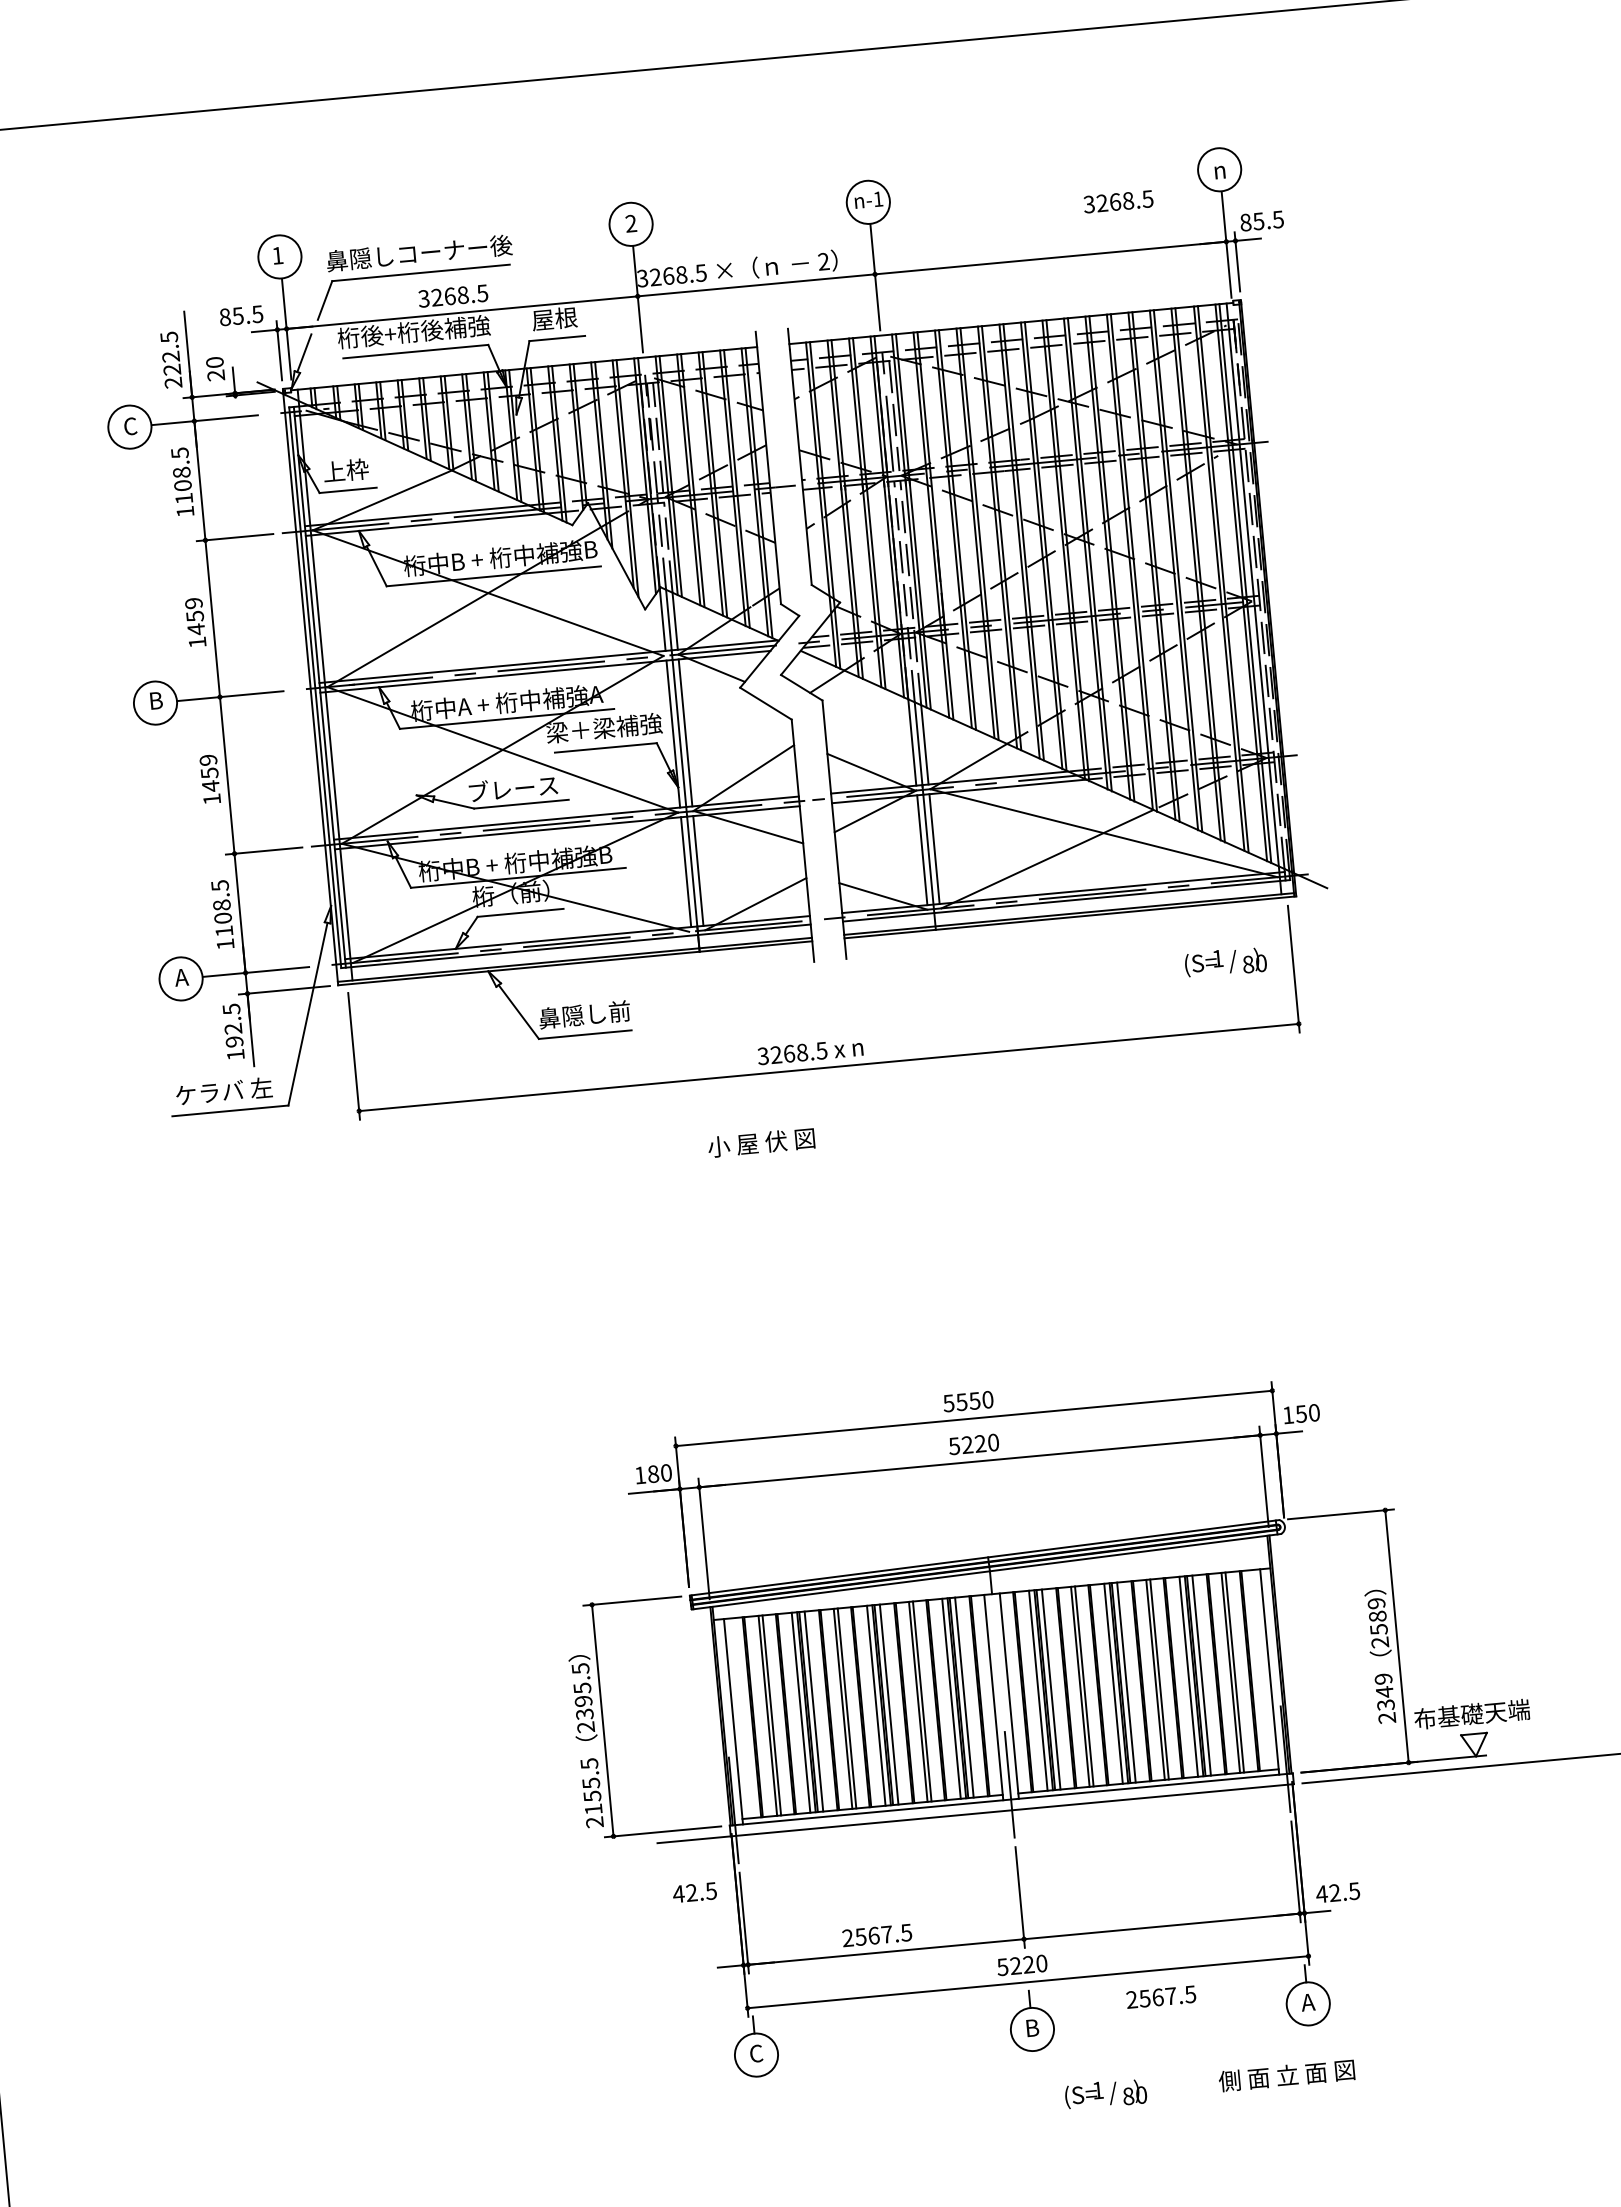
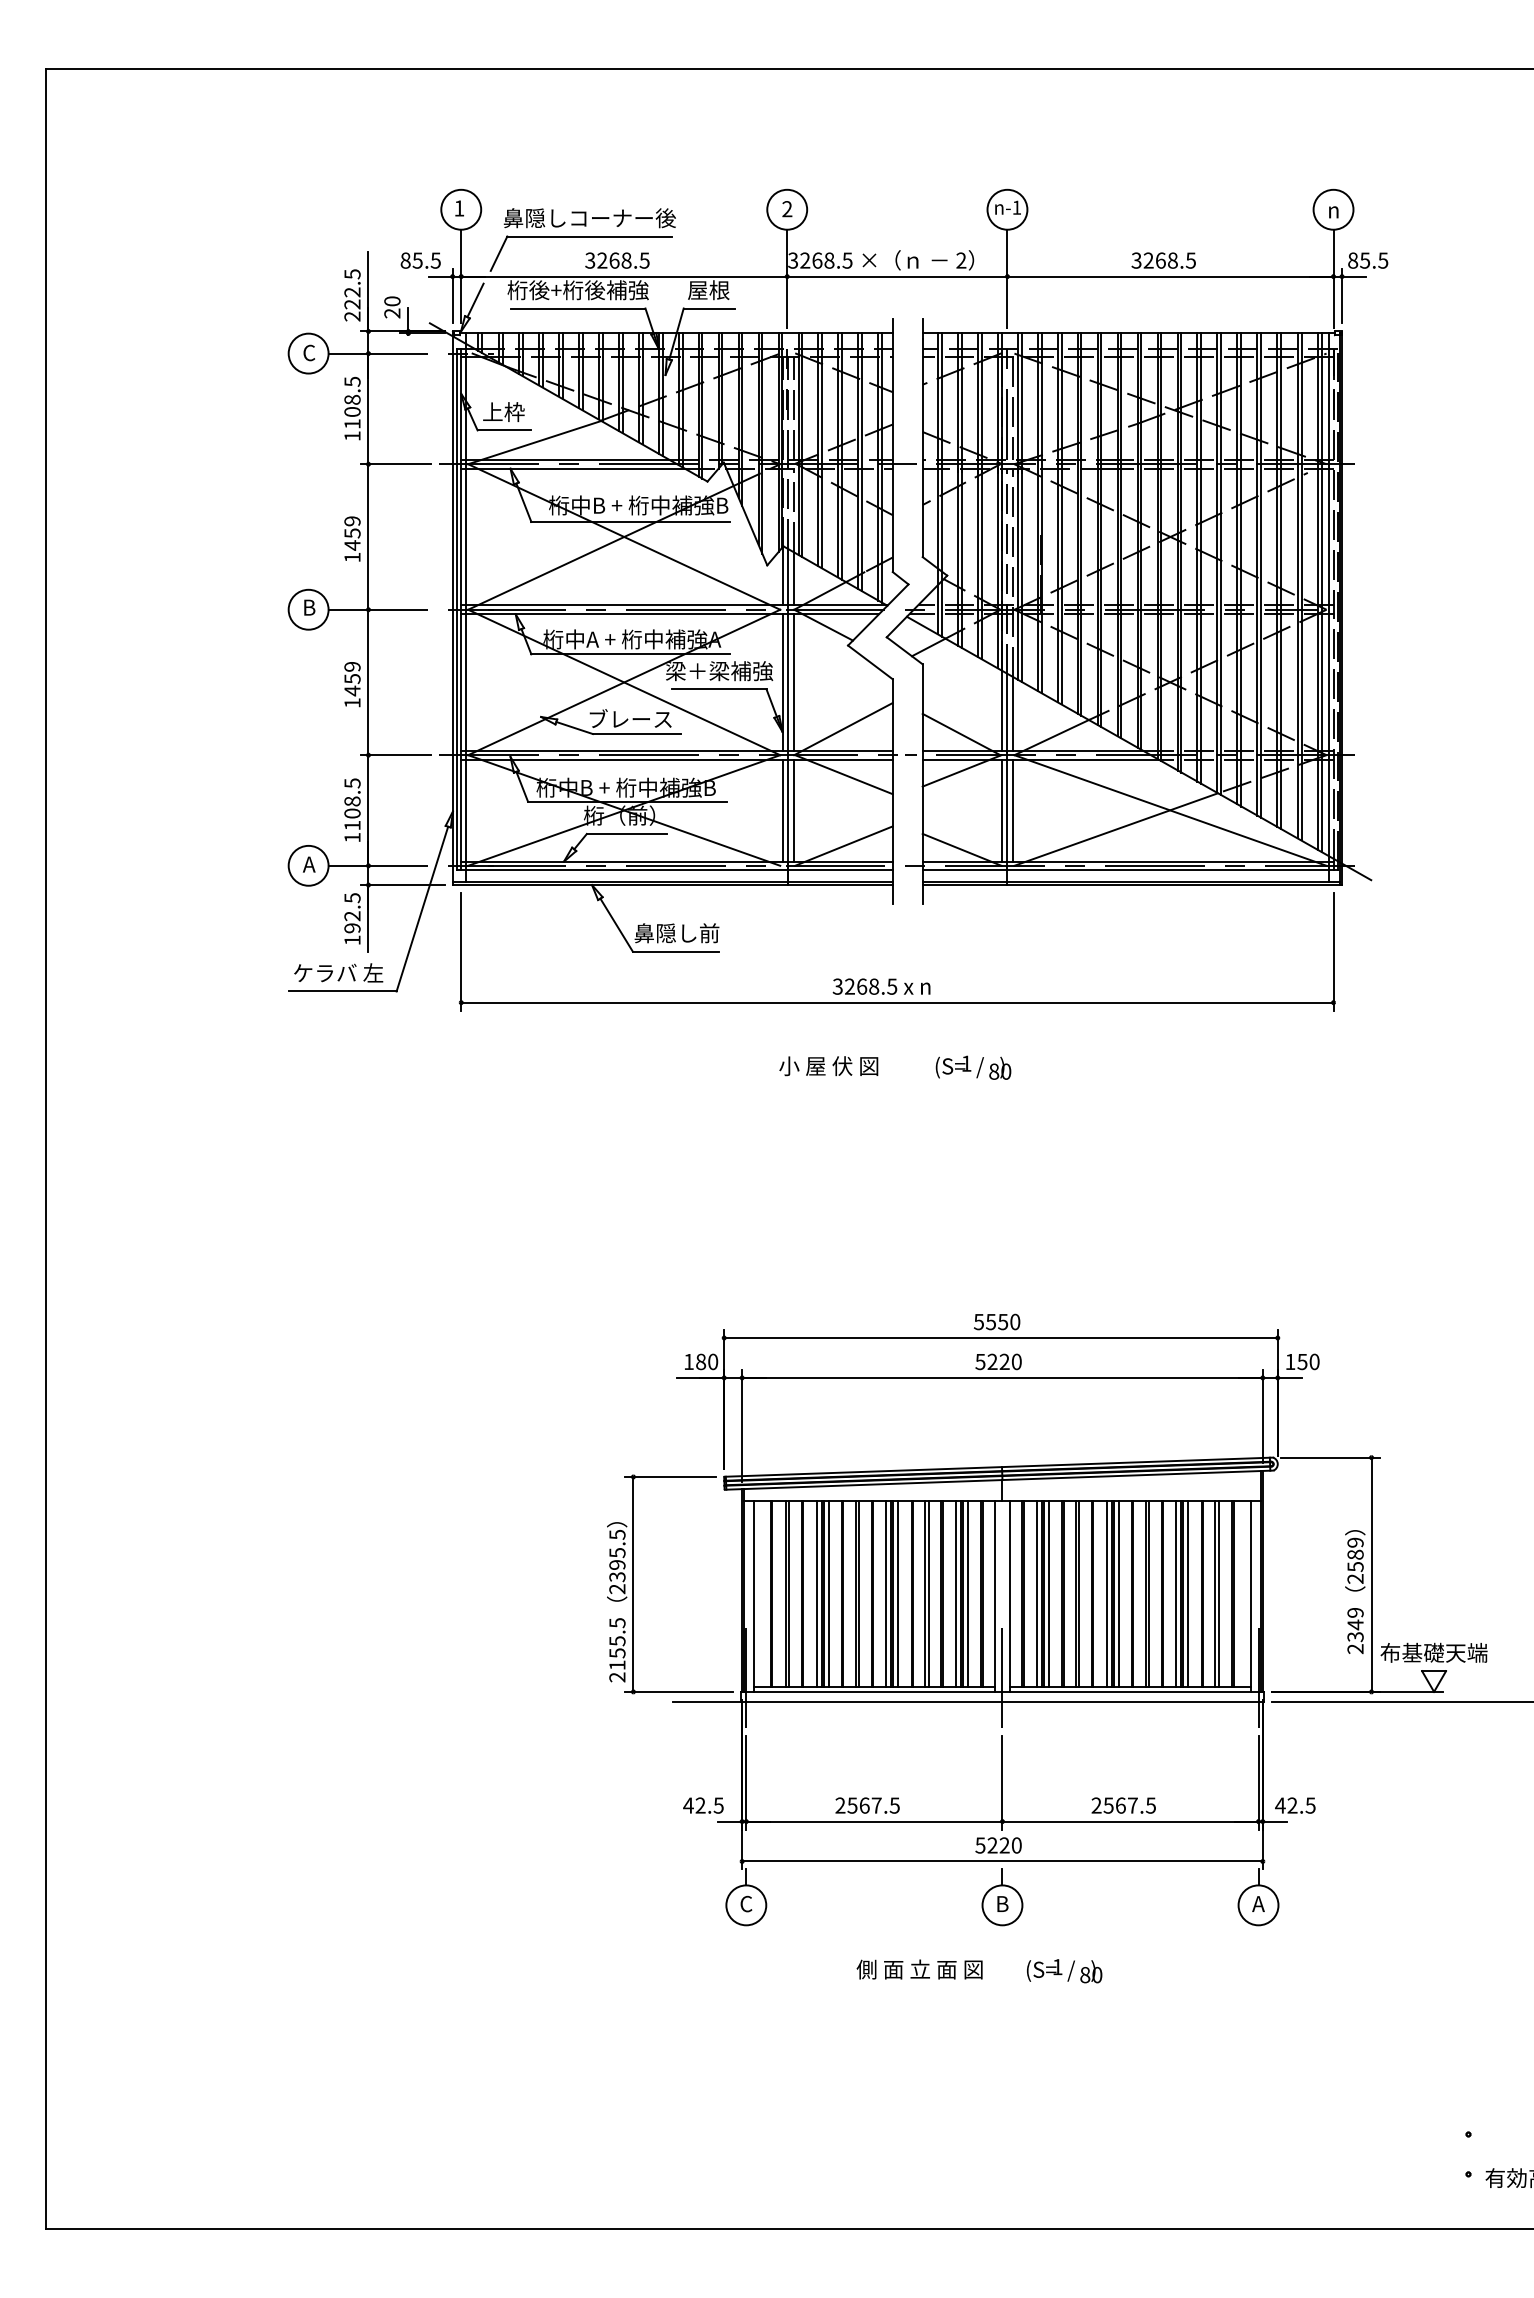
text: (1118, 201) -> (1163, 260), moved
text: (1225, 962) -> (973, 1067), moved
text: (694, 1892) -> (703, 1805), moved
text: (1160, 1997) -> (1123, 1805), moved
text: (1286, 2075) -> (919, 1969), moved

